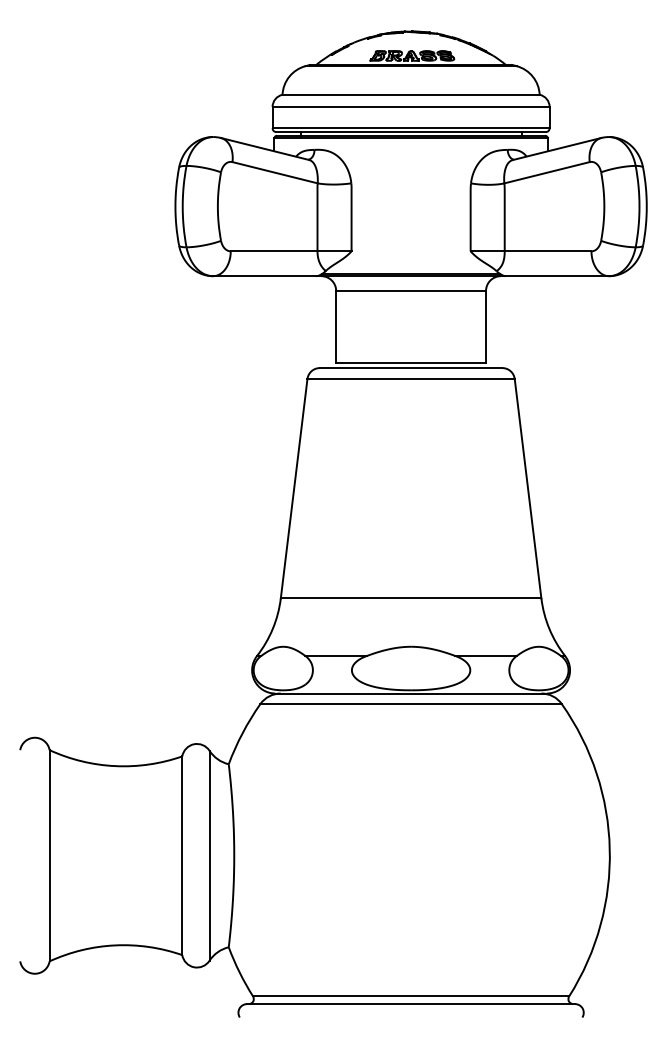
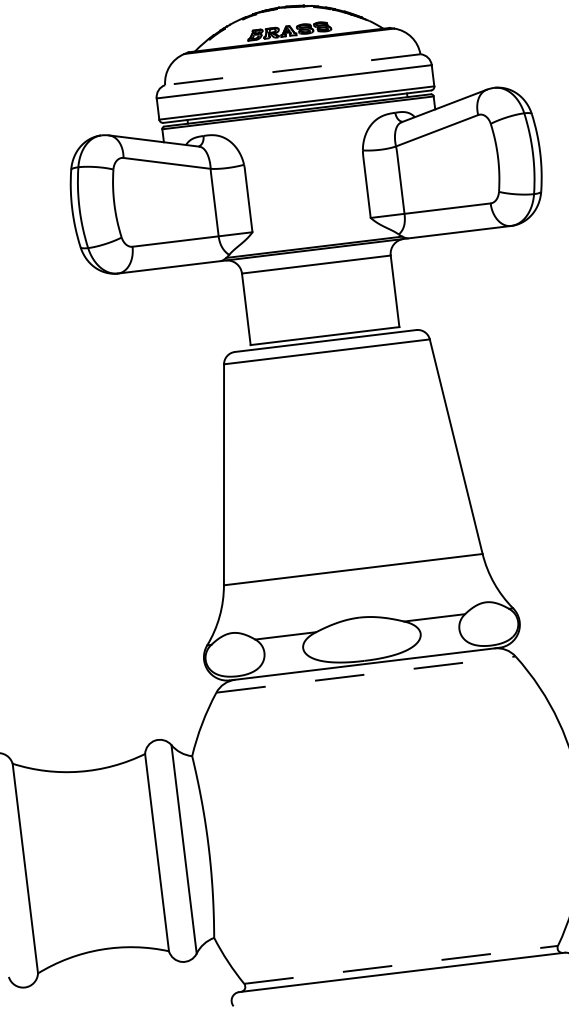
line: (411, 94) -> (293, 69), solid -> dashed
line: (411, 704) -> (366, 674), solid -> dashed
line: (411, 996) -> (401, 964), solid -> dashed

